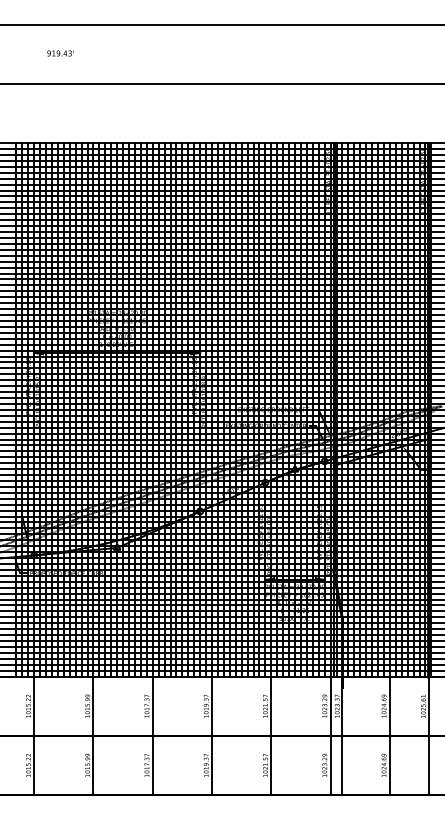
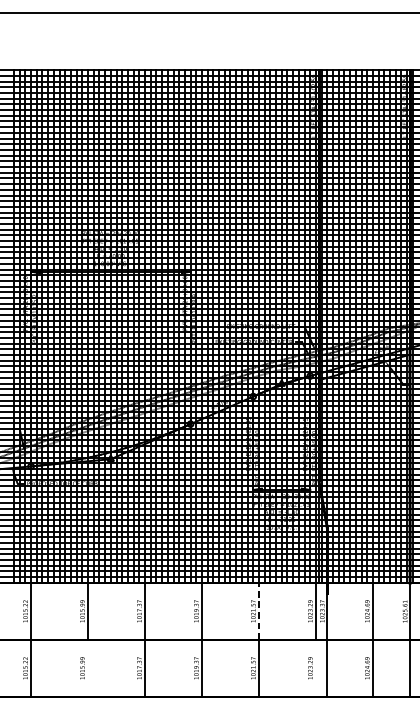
line: (271, 706) -> (259, 611), solid -> dashed
line: (93, 765) -> (88, 668), removed
line: (330, 765) -> (315, 668), removed

